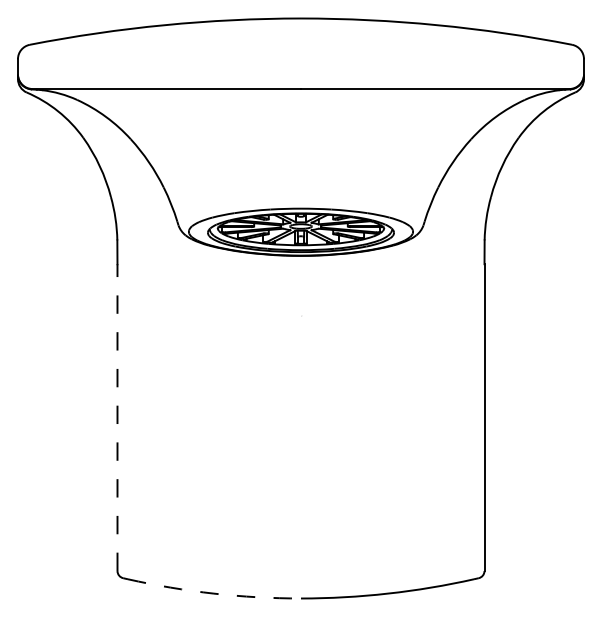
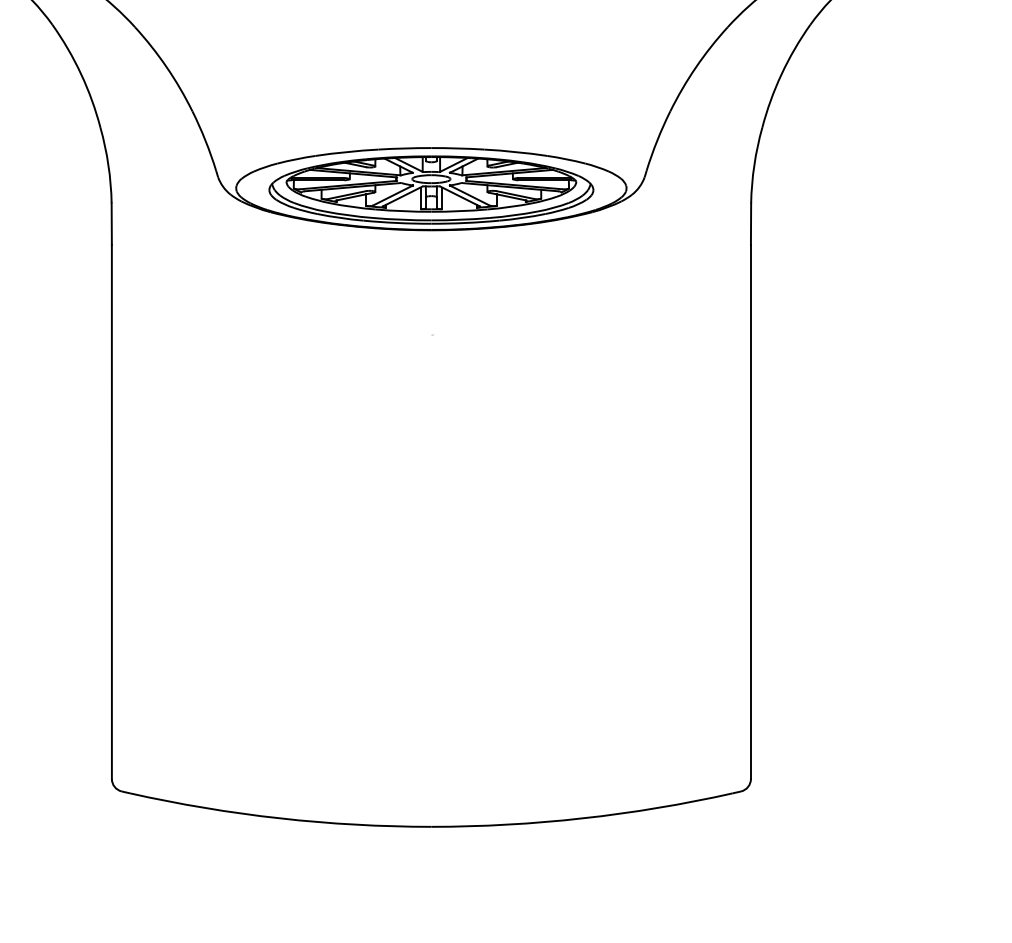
line: (117, 417) -> (111, 511), dashed -> solid
arc: (213, 593) -> (279, 818), dashed -> solid

